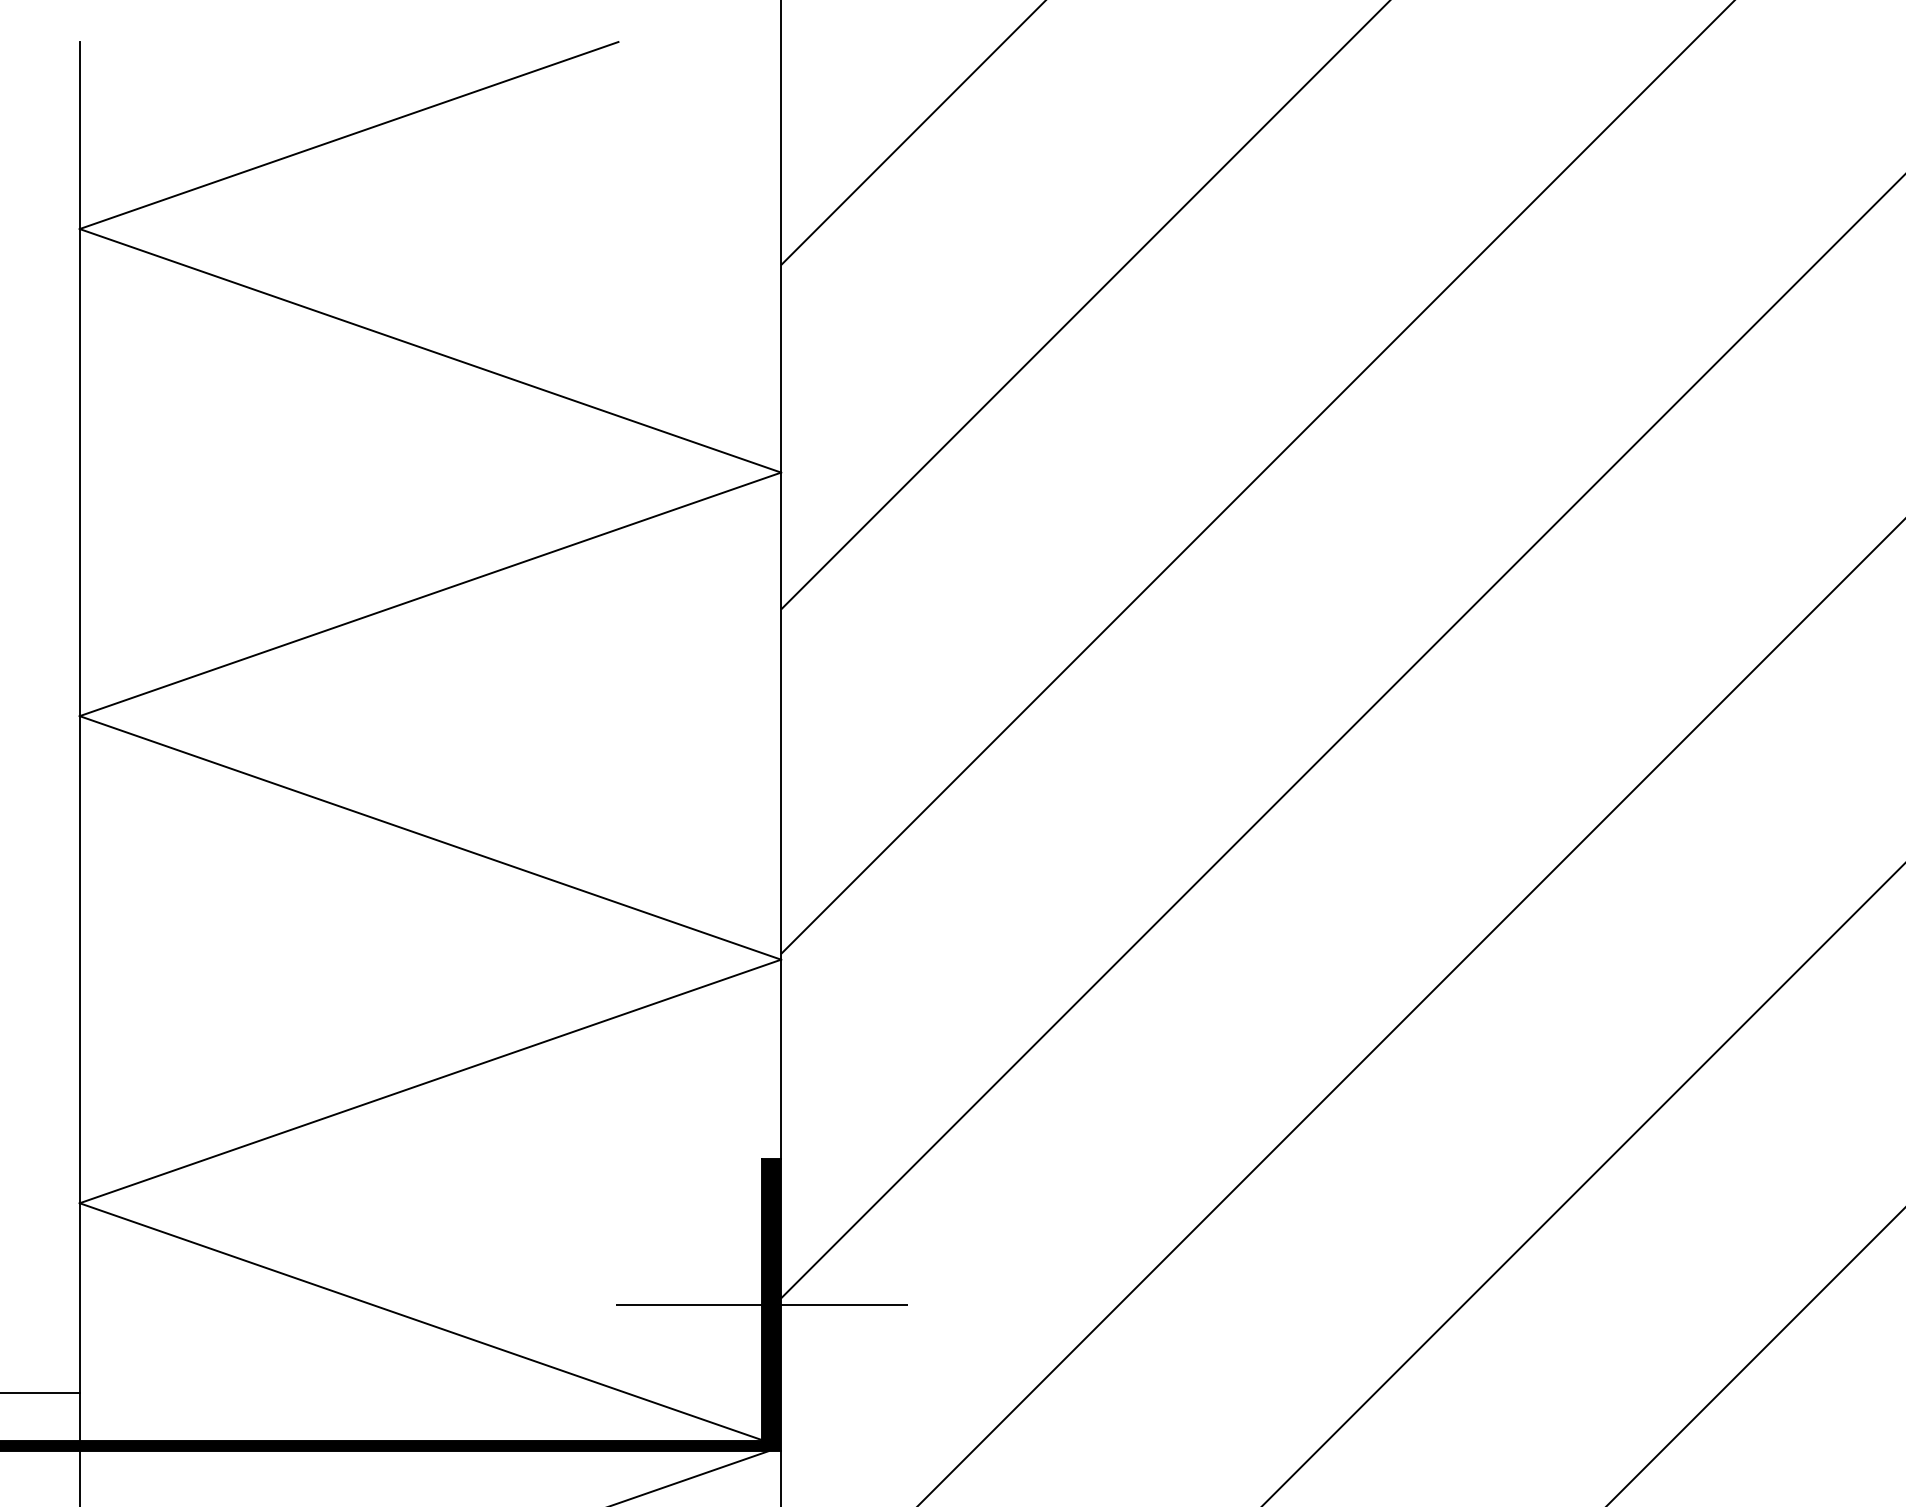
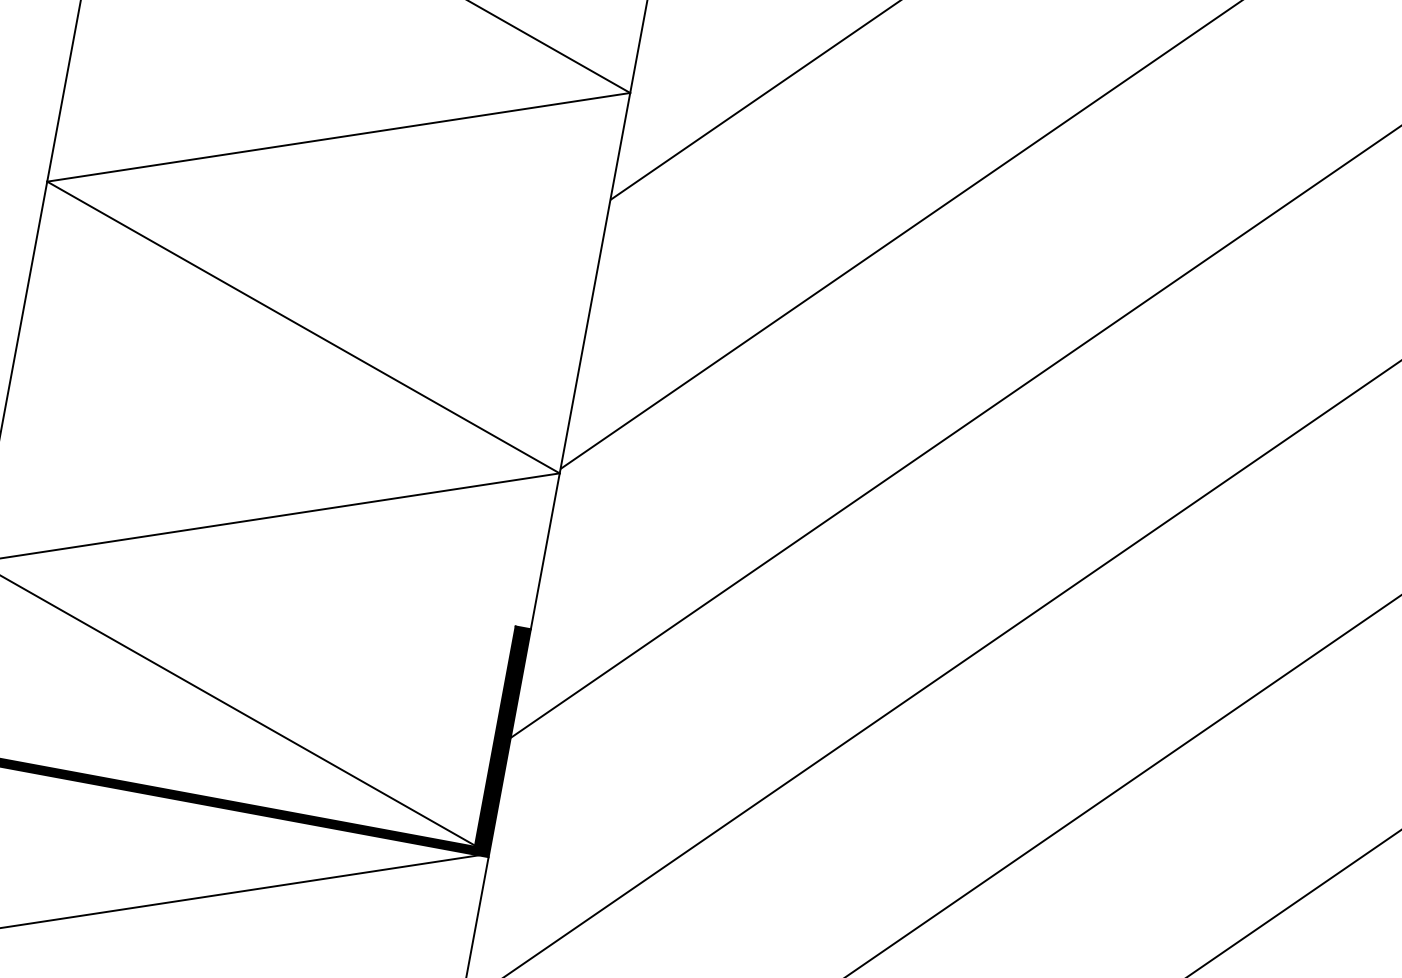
line: (761, 1305) -> (494, 740), removed

